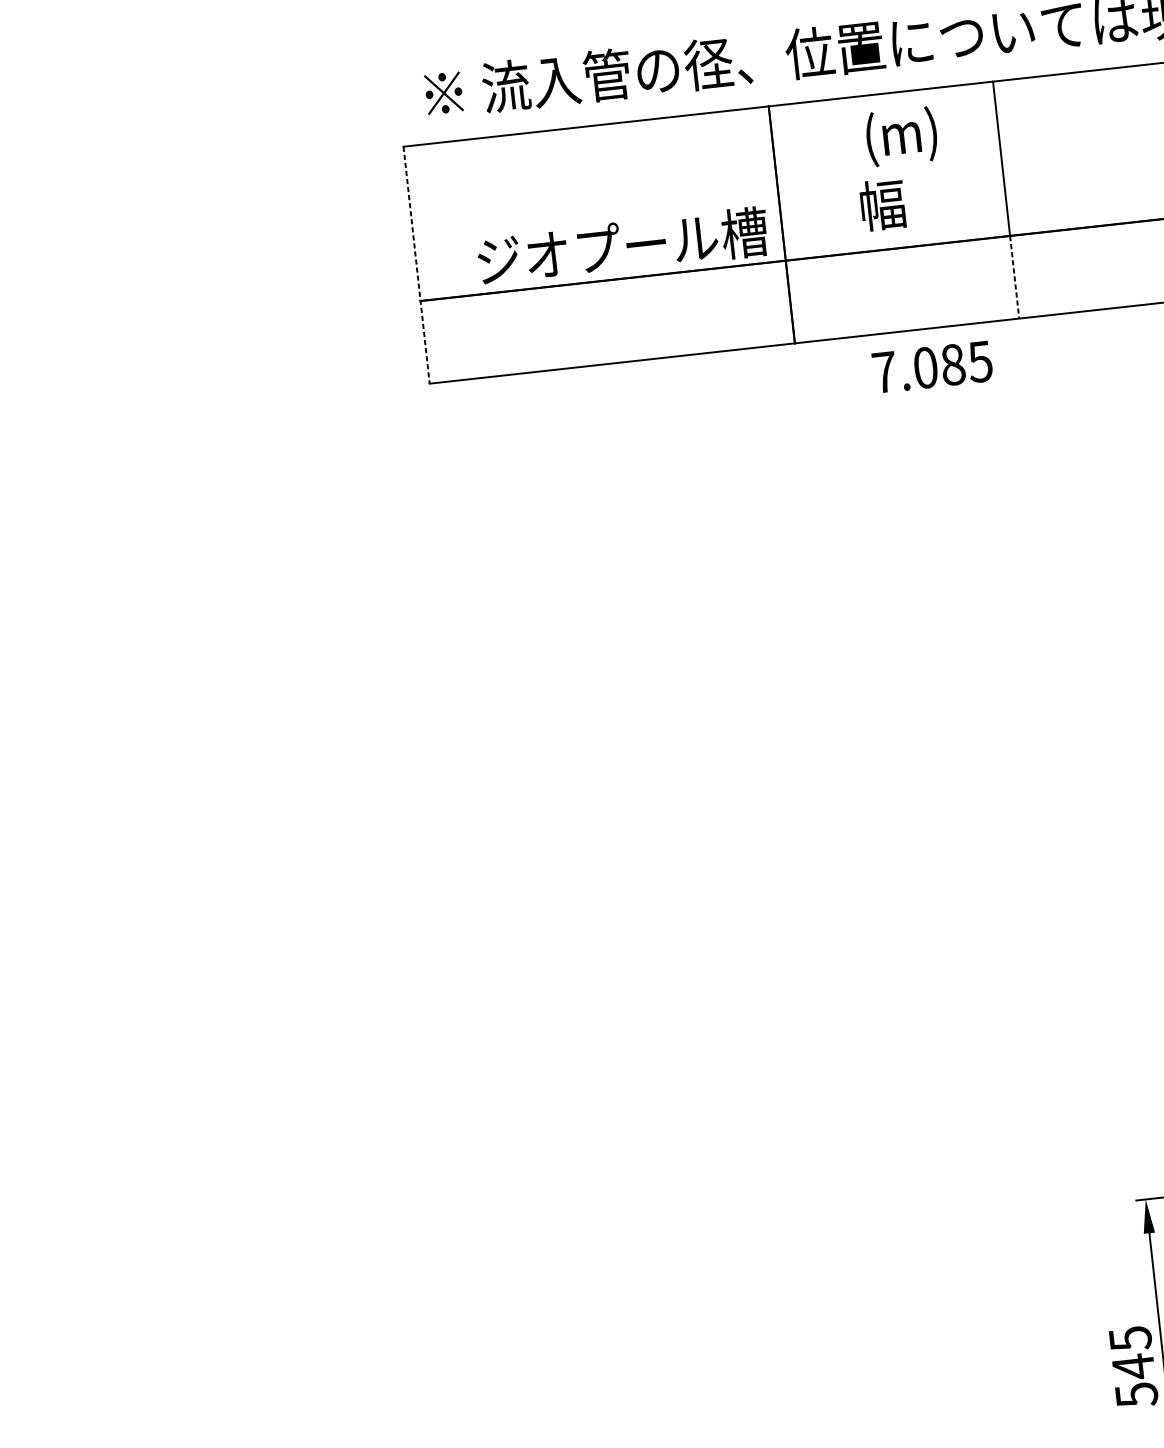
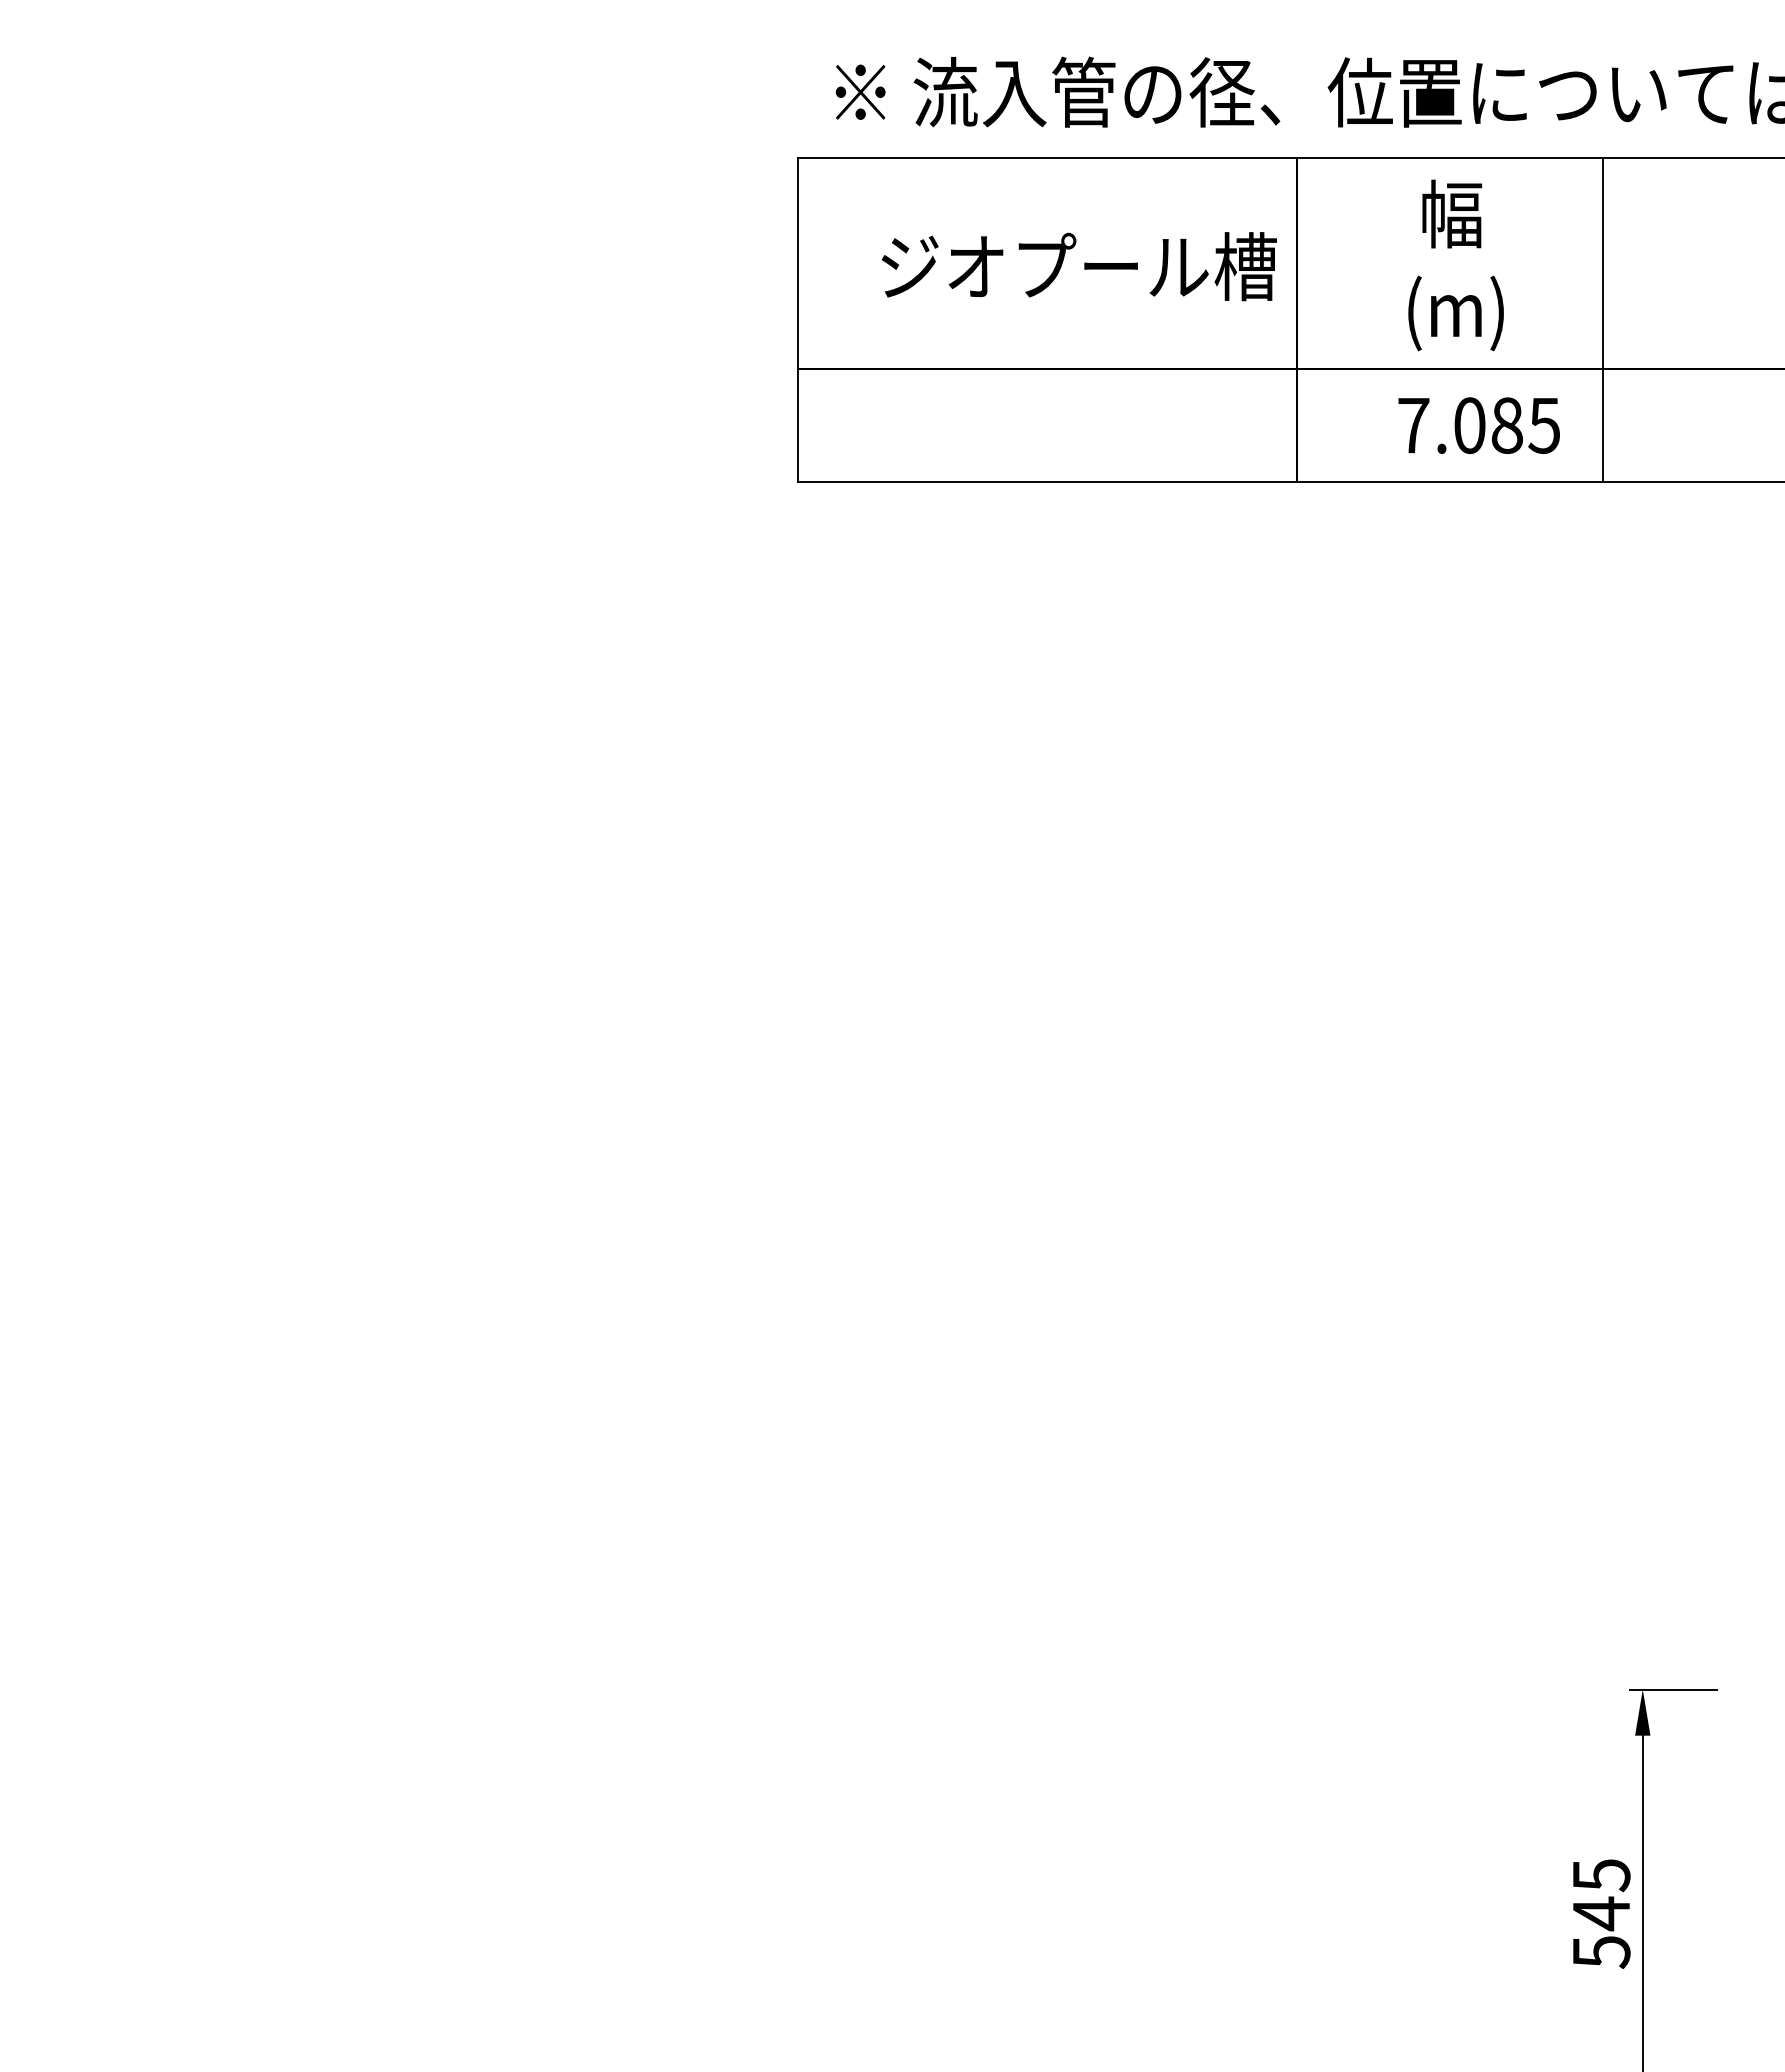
text: (900, 135) -> (1470, 217), (m) -> 幅
text: (896, 206) -> (1454, 312), 幅 -> (m)
text: (622, 246) -> (1078, 266), moved
line: (416, 265) -> (798, 320), dashed -> solid
line: (1014, 277) -> (1603, 426), dashed -> solid
text: (932, 367) -> (1478, 425), moved

